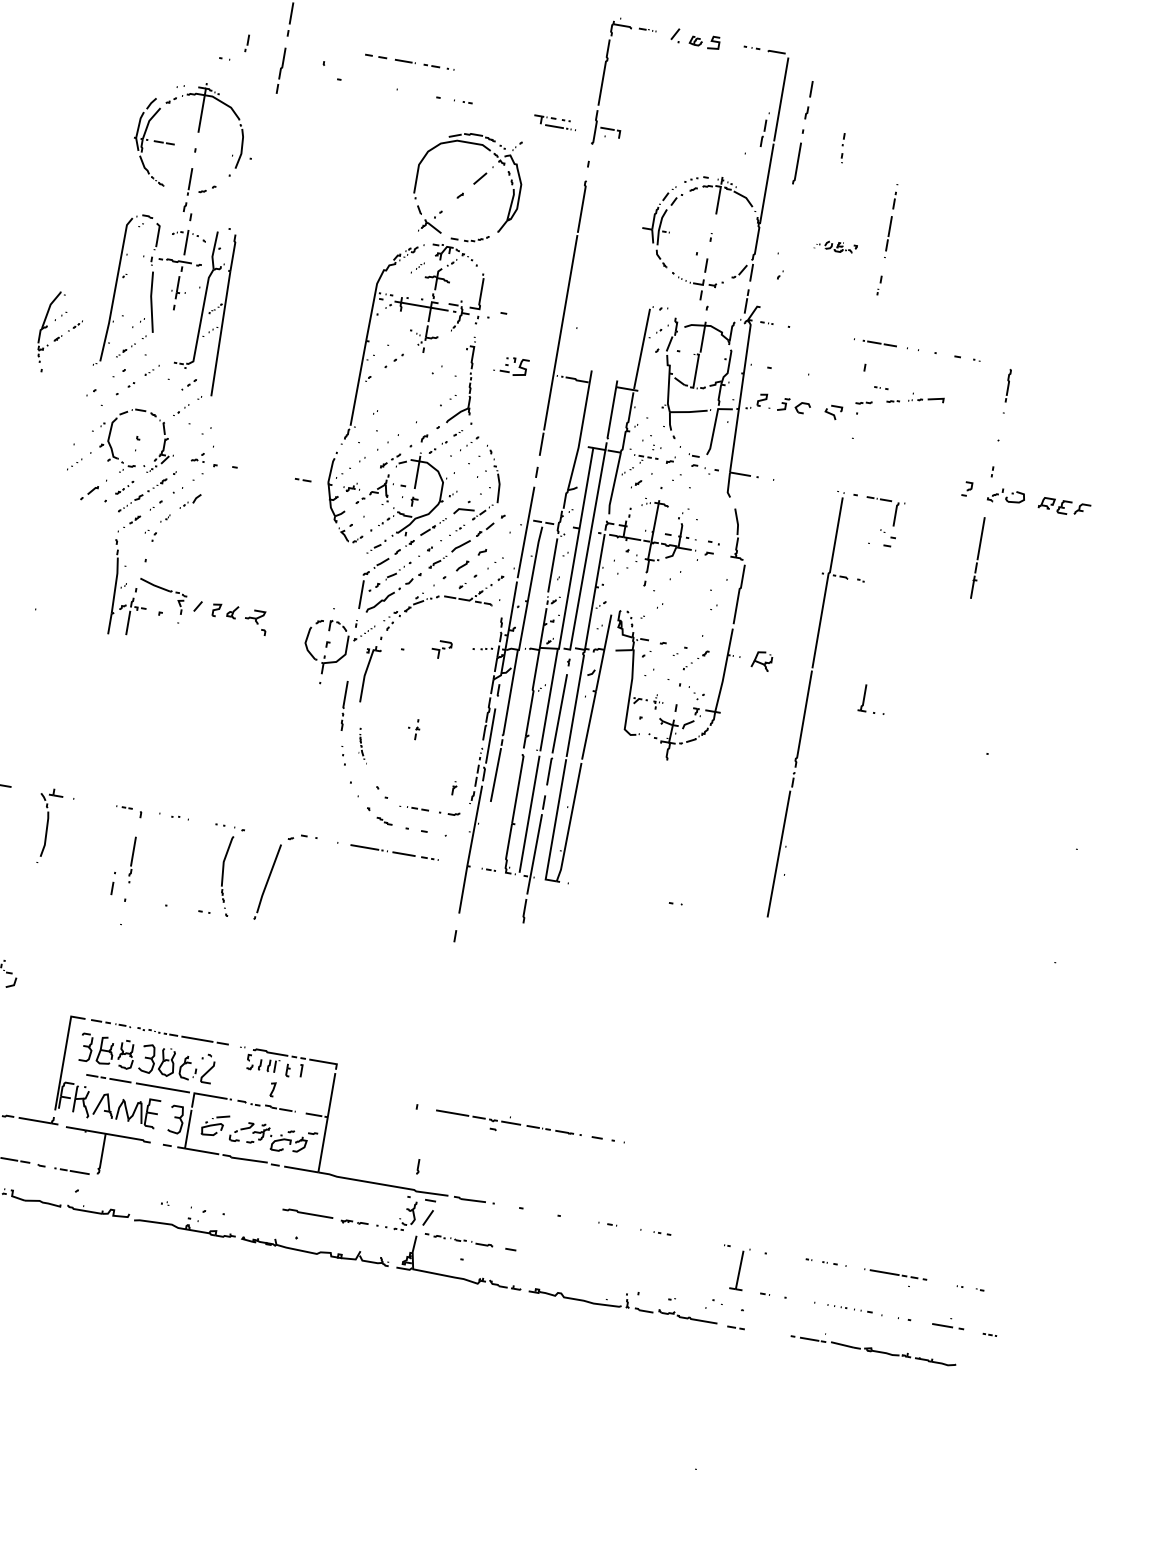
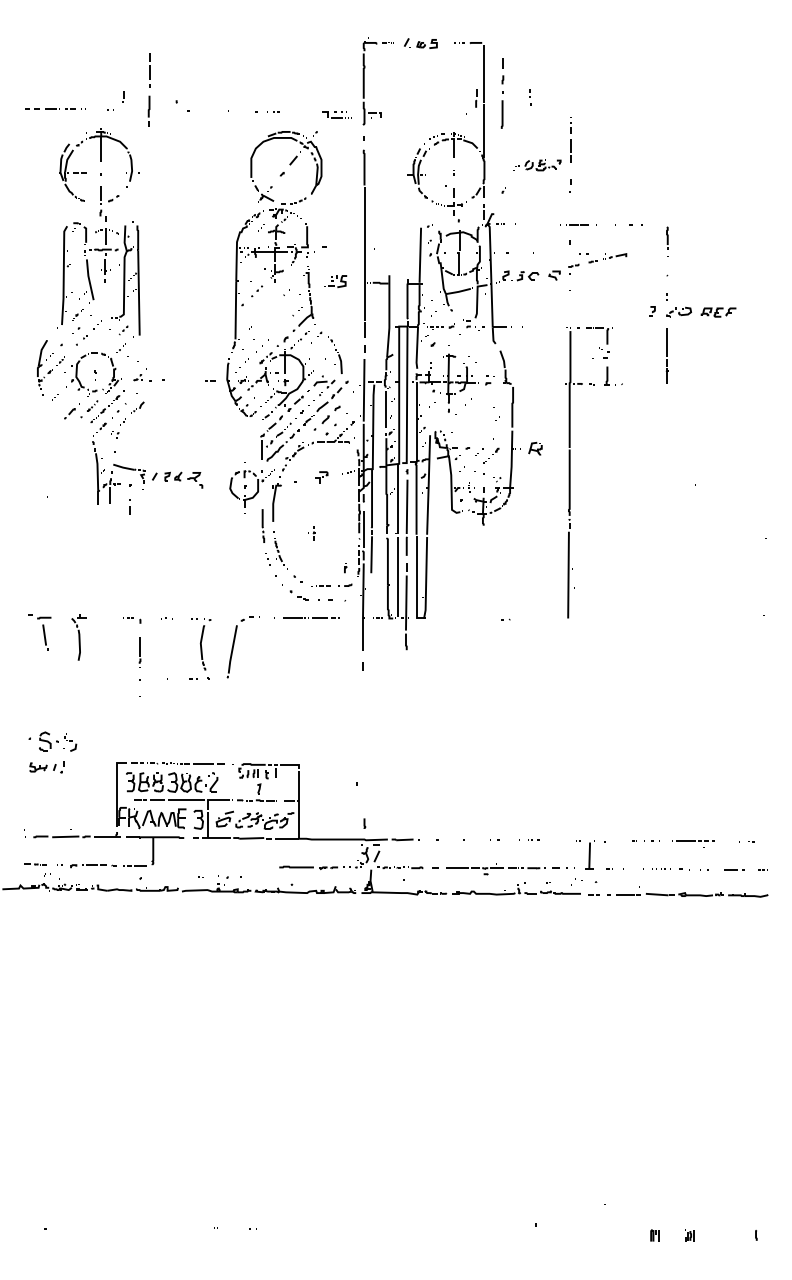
part: (409, 61) -> (55, 108), moved
part: (835, 246) -> (537, 165), size x1.67
part: (59, 332) -> (50, 367), moved
part: (873, 699) -> (613, 375), moved
part: (363, 745) -> (280, 550), size x1.67
line: (112, 882) -> (129, 506), moved
part: (530, 1128) -> (510, 869), moved
part: (873, 1346) -> (687, 891), size x1.43

